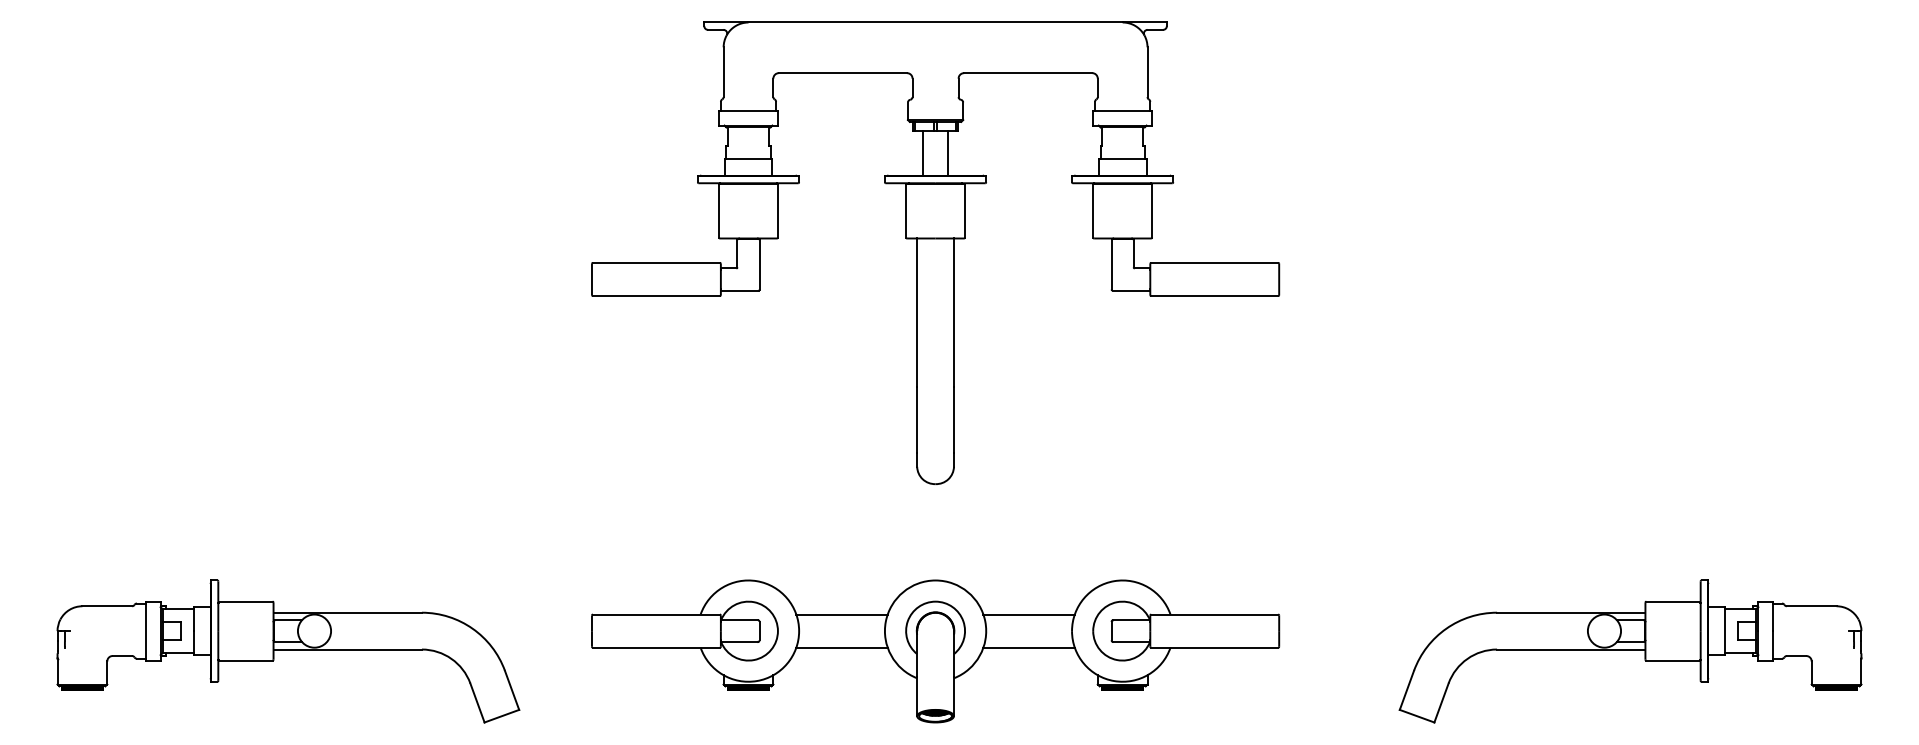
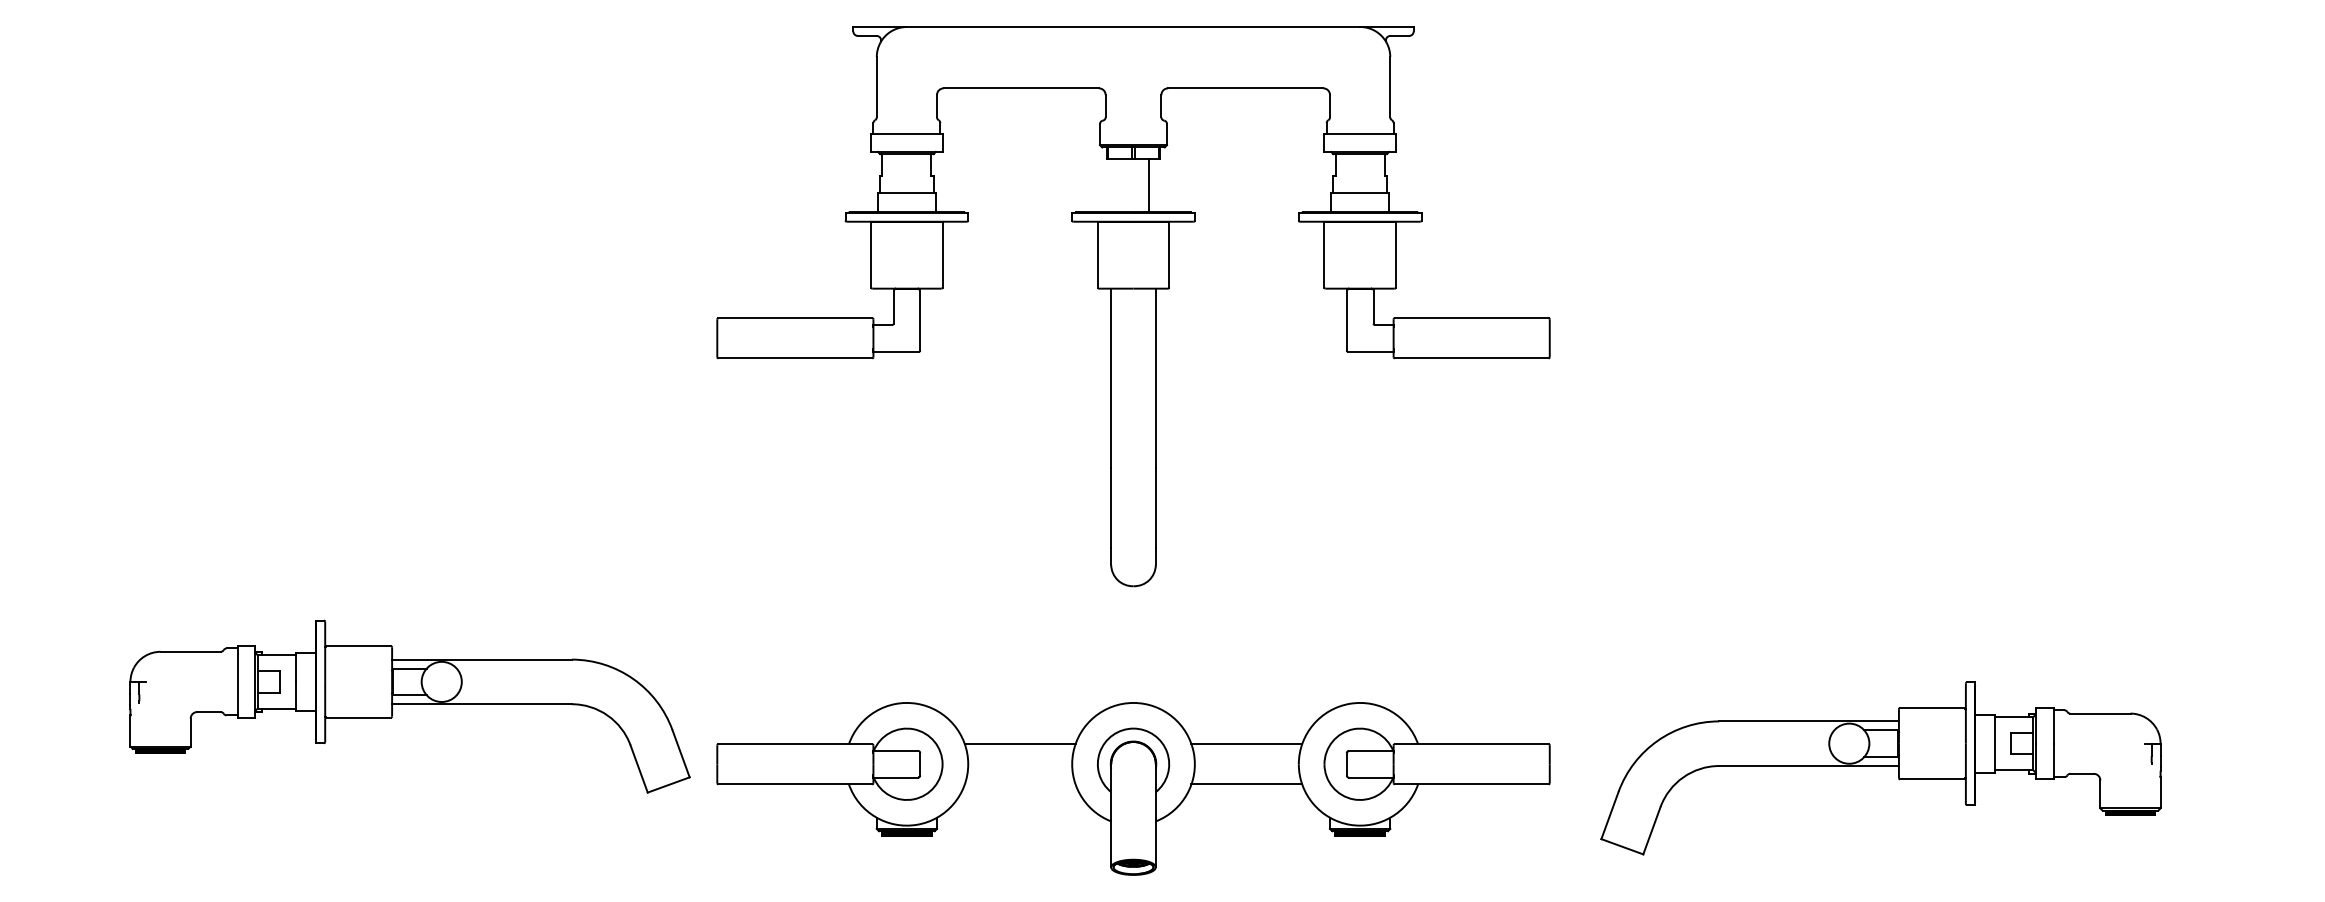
line: (922, 153) -> (1117, 185), removed
line: (841, 647) -> (1019, 784), removed
part: (288, 651) -> (410, 706), moved
part: (1630, 651) -> (1880, 768), moved

